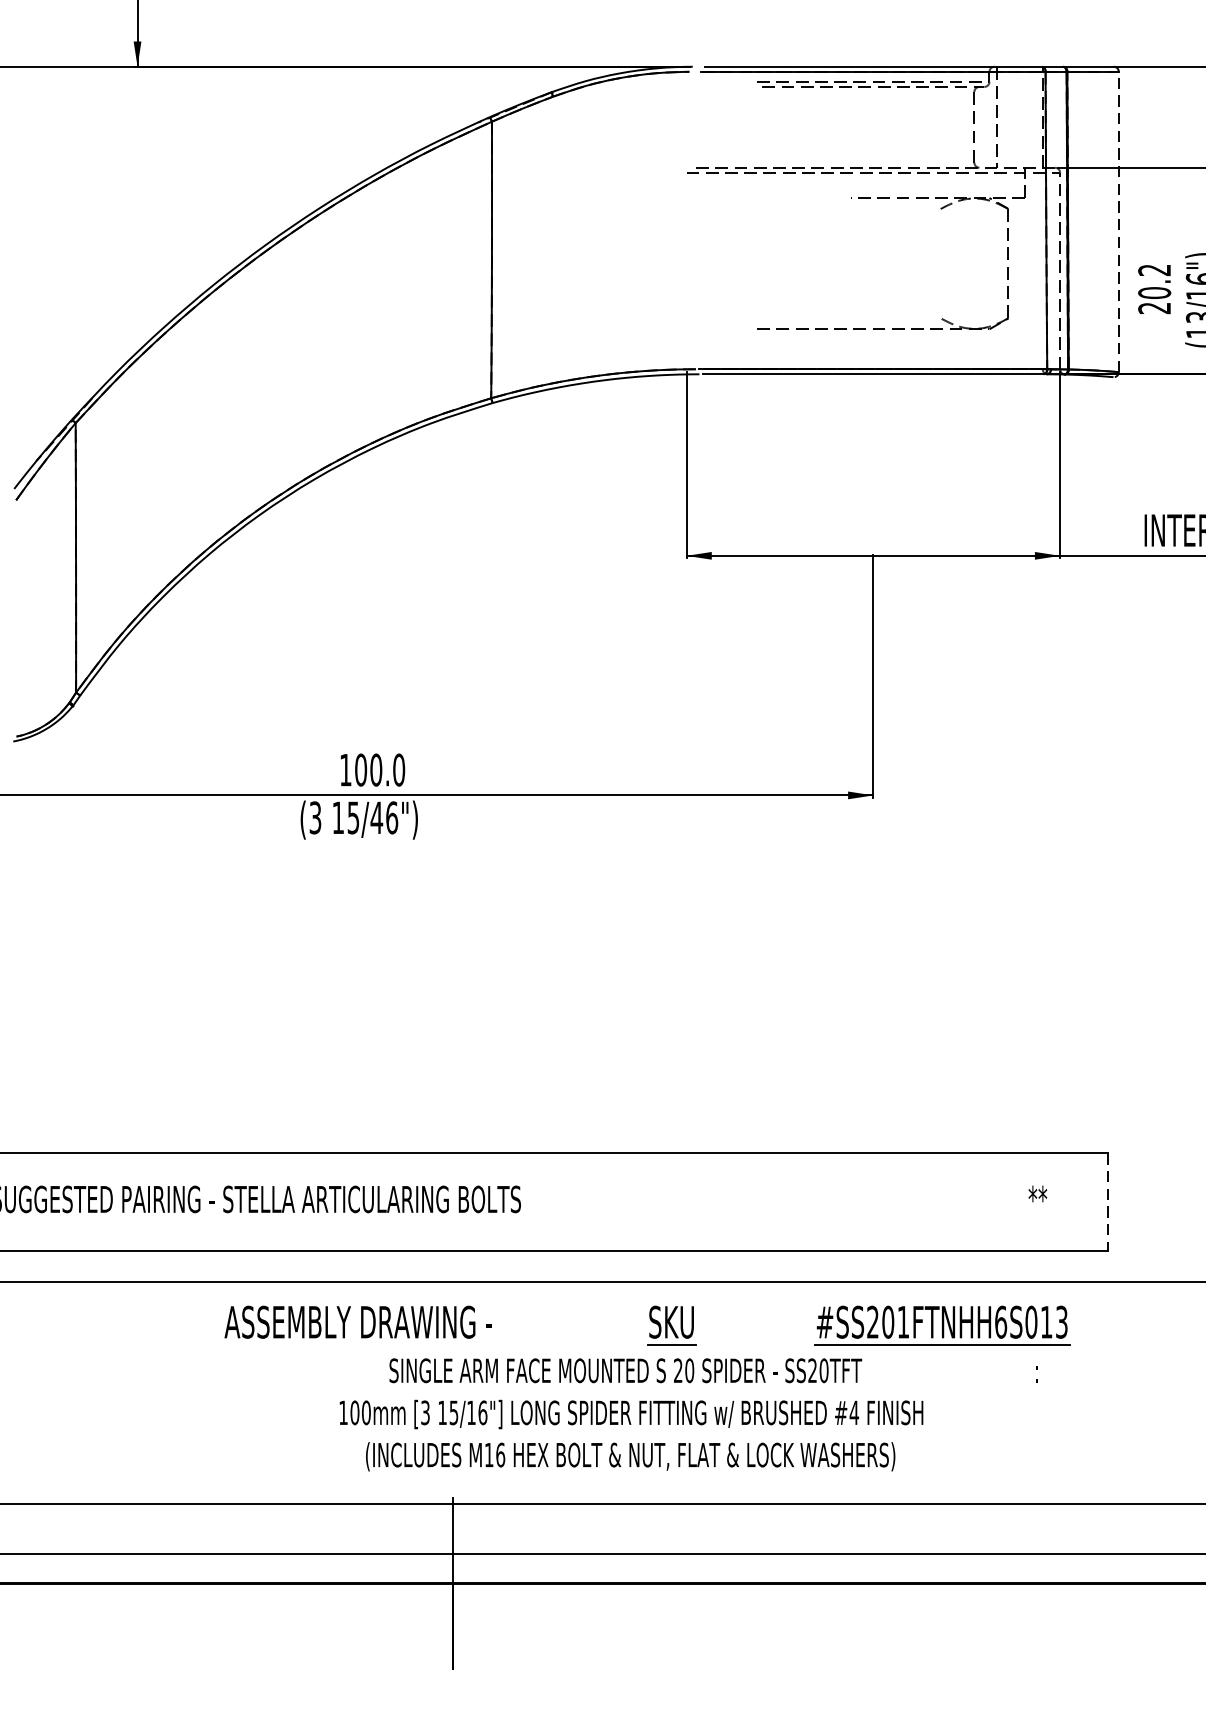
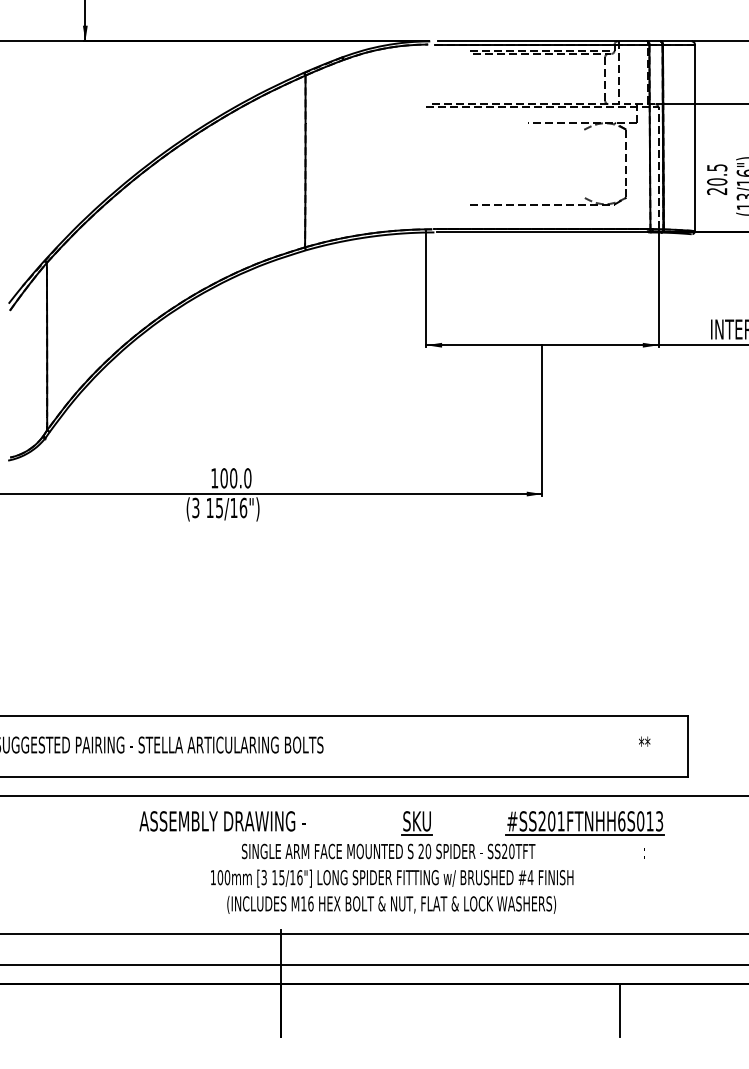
line: (1118, 221) -> (694, 137), dashed -> solid
text: (1155, 269) -> (717, 167), 20.2 -> 20.5
text: (376, 817) -> (233, 507), 15/46") -> 15/16")
line: (1108, 1203) -> (688, 747), dashed -> solid
line: (997, 1625) -> (619, 1009), added

